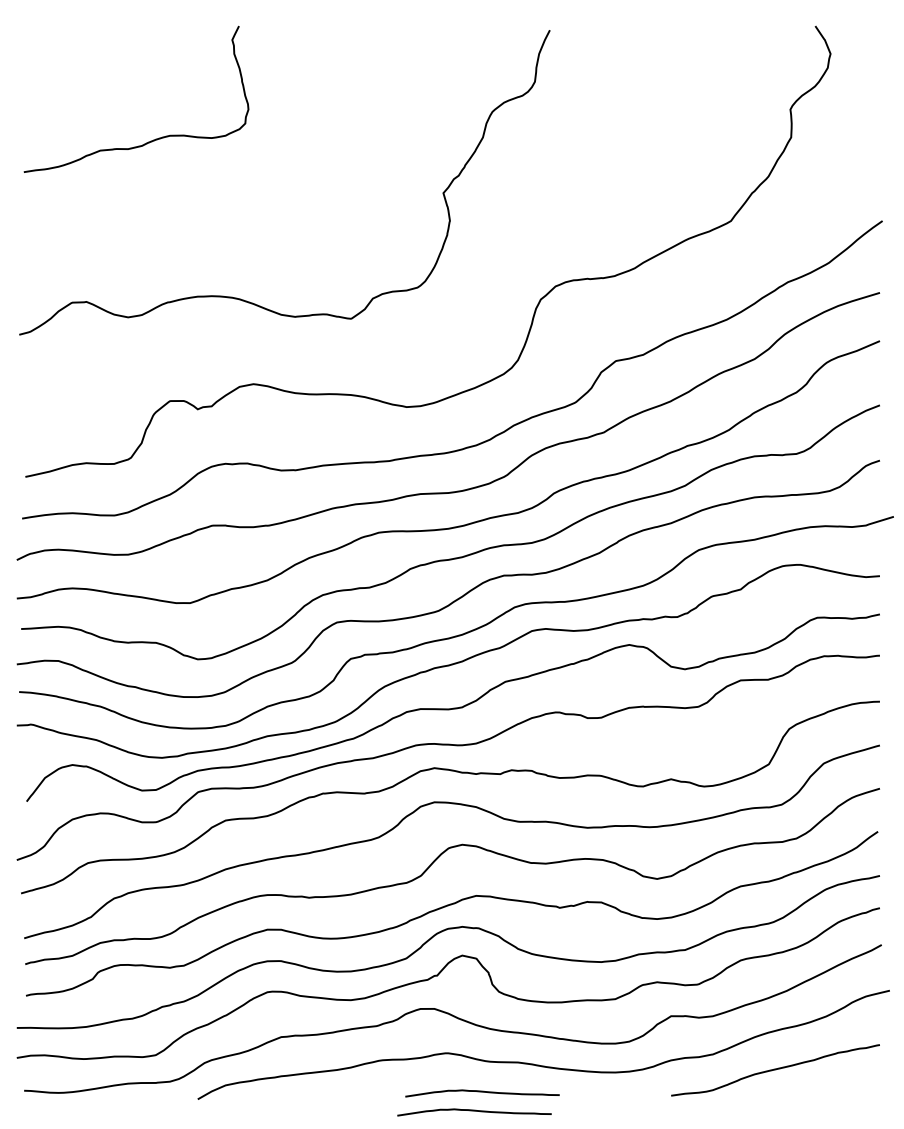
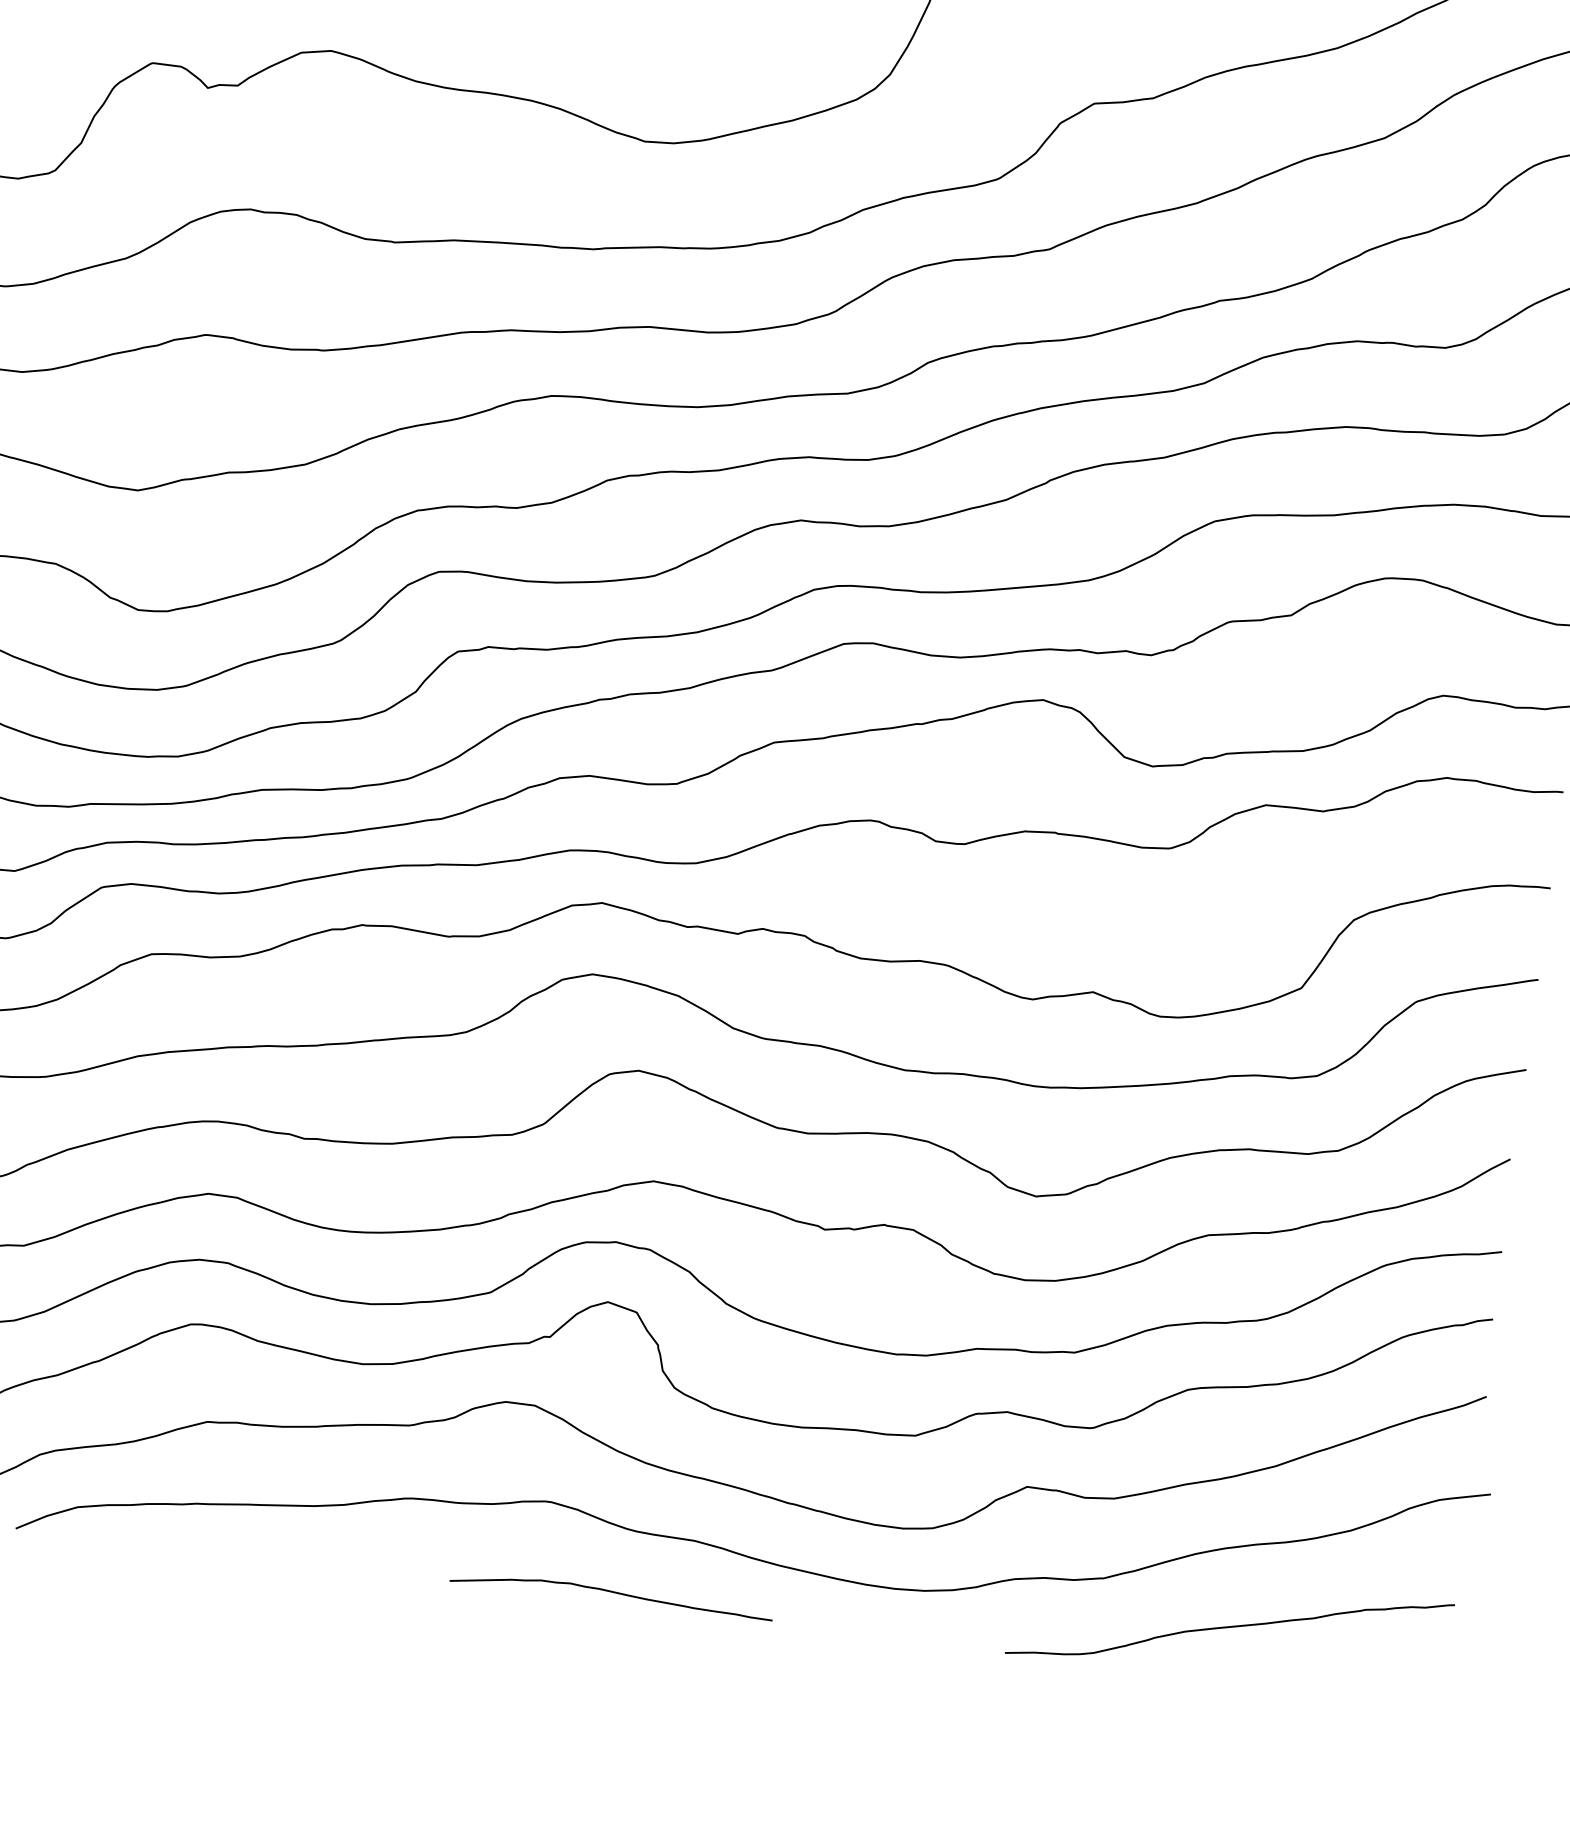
curve: (474, 1111) -> (590, 1631), removed

